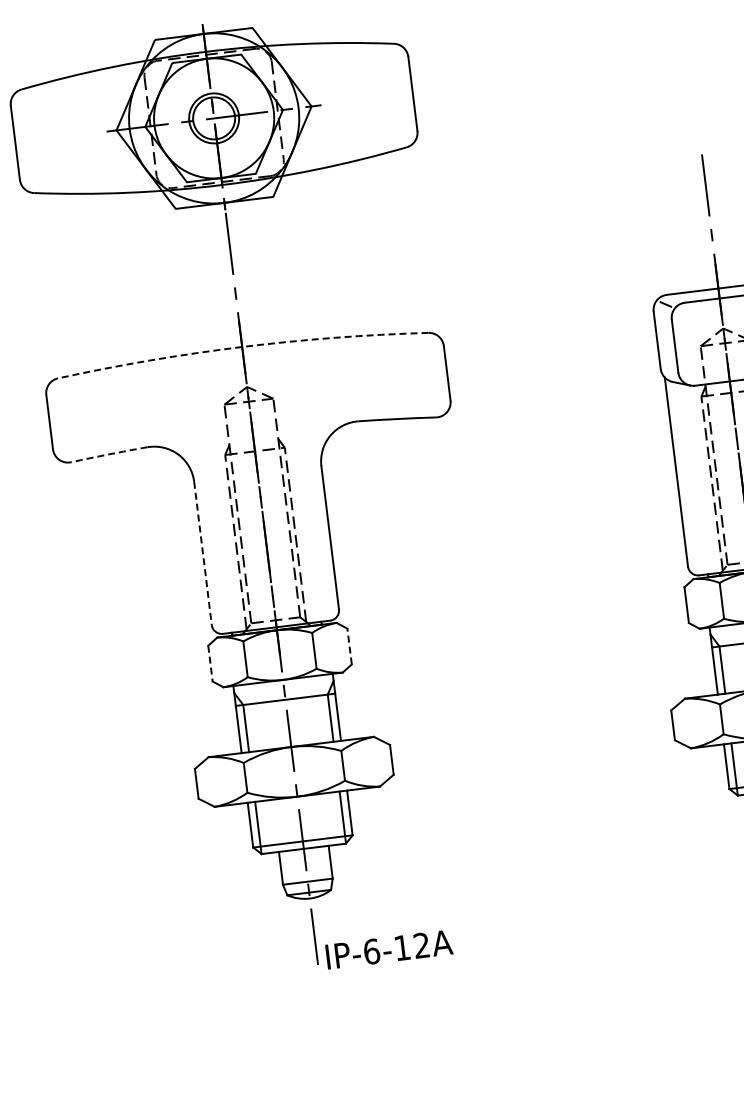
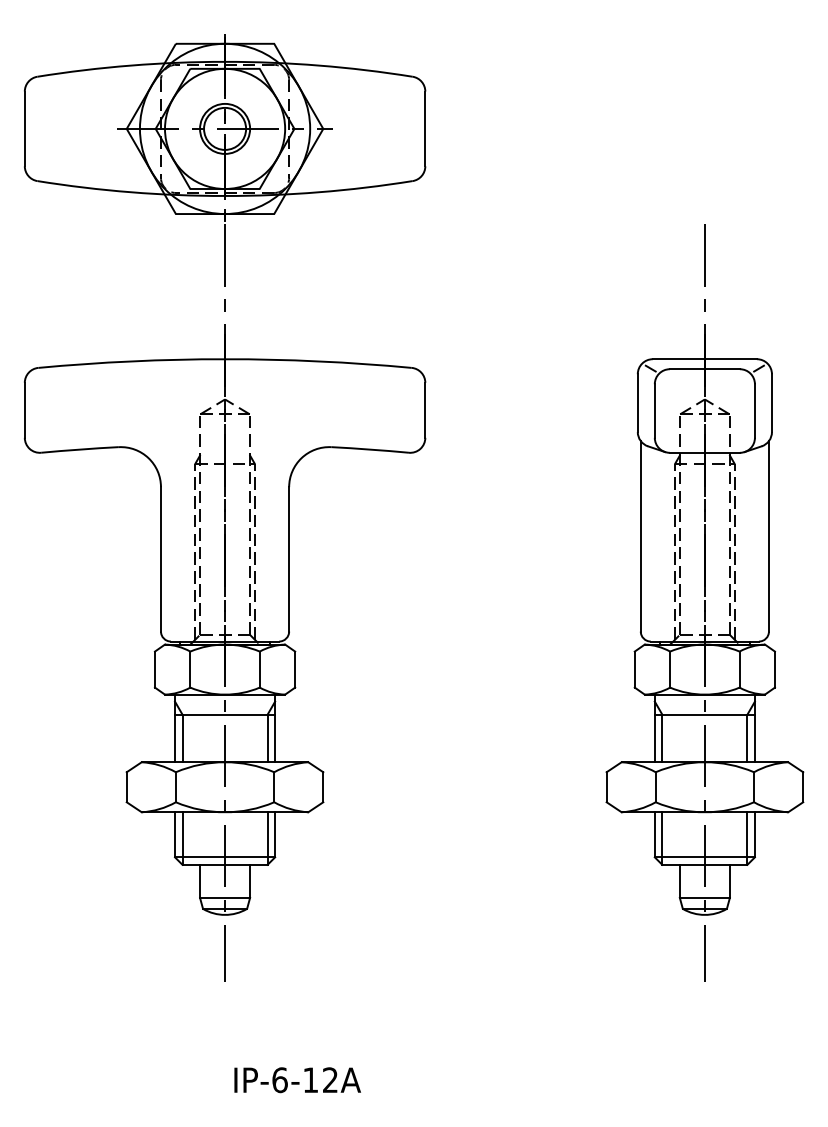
arc: (242, 347) -> (225, 359), dashed -> solid
arc: (108, 454) -> (79, 449), dashed -> solid
line: (202, 553) -> (160, 559), dashed -> solid
line: (349, 646) -> (295, 669), dashed -> solid
line: (210, 664) -> (154, 670), dashed -> solid
text: (389, 949) -> (297, 1080), moved

